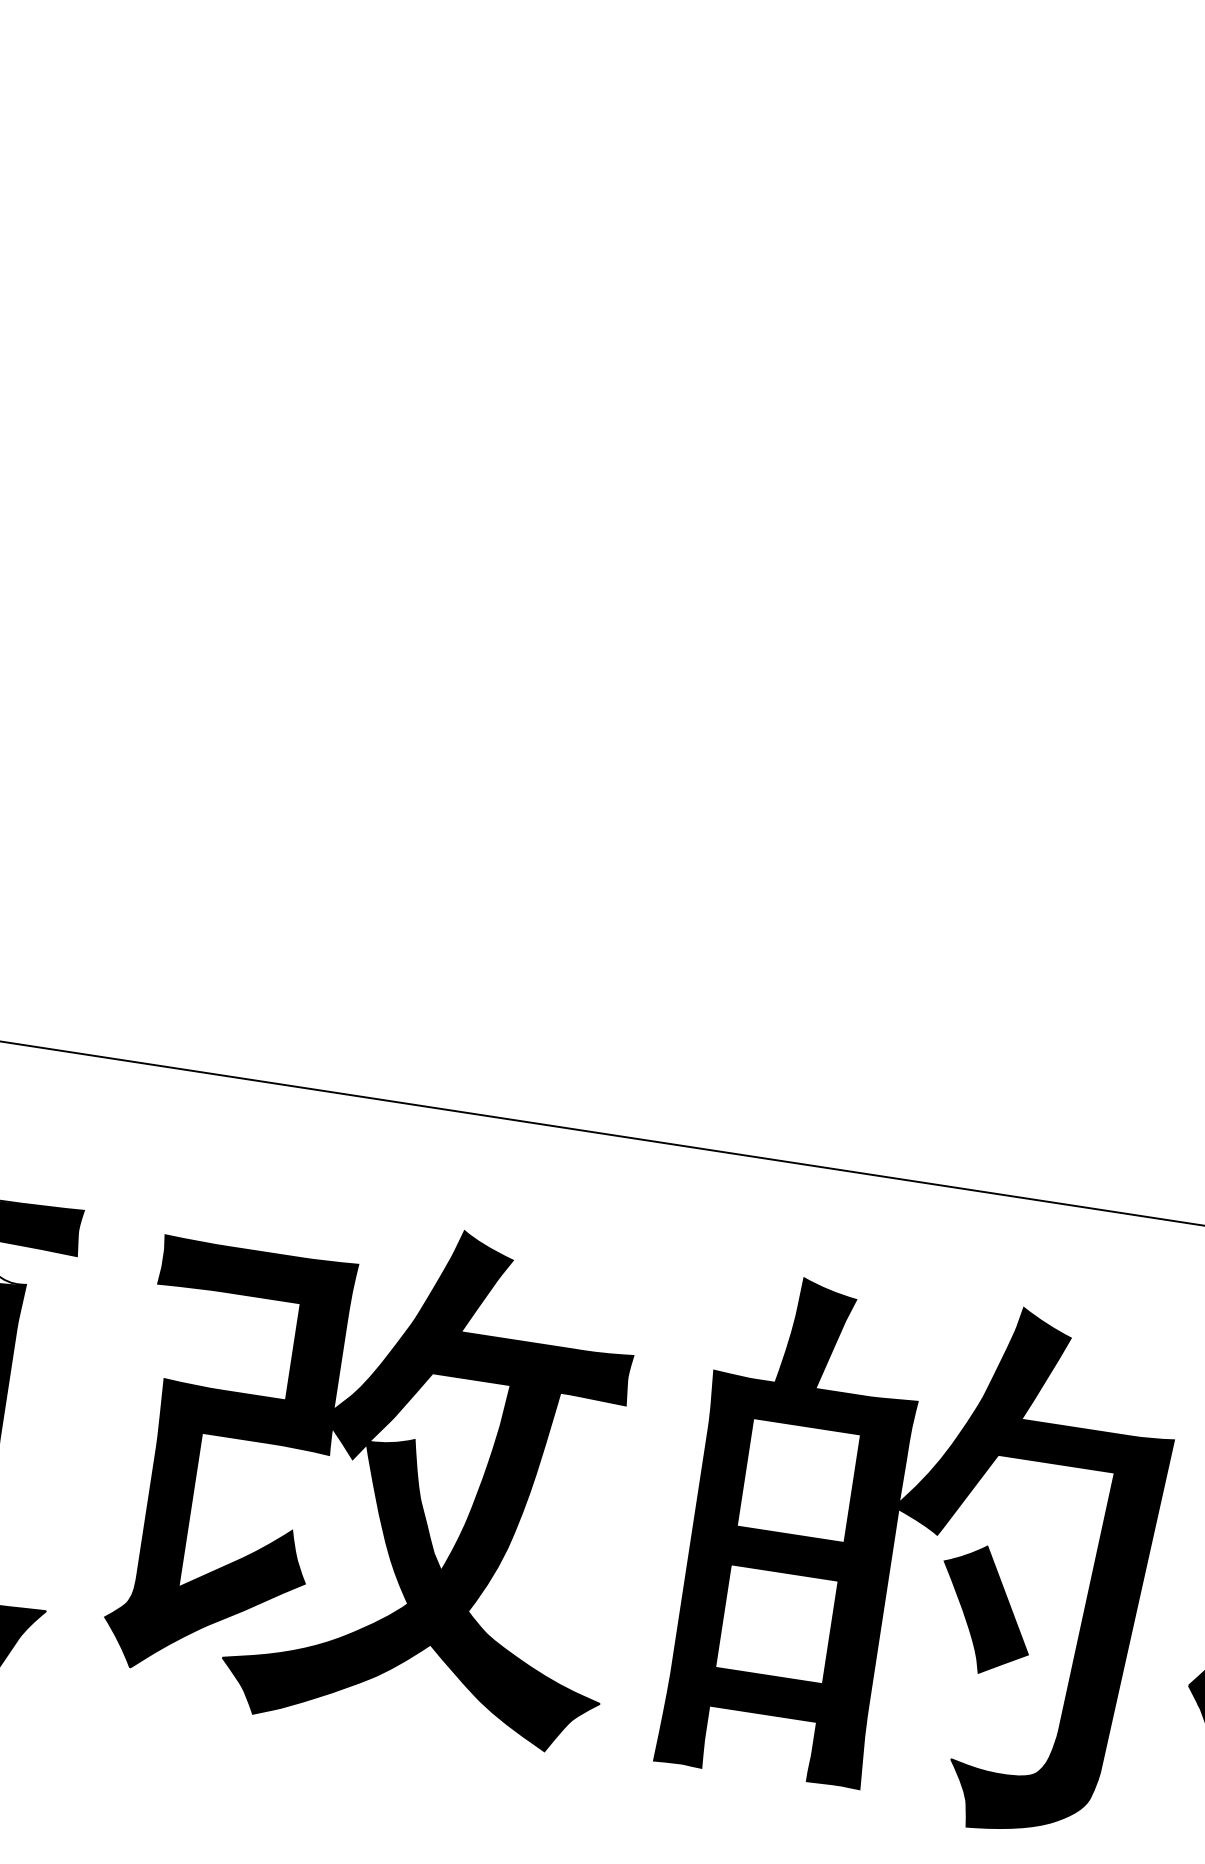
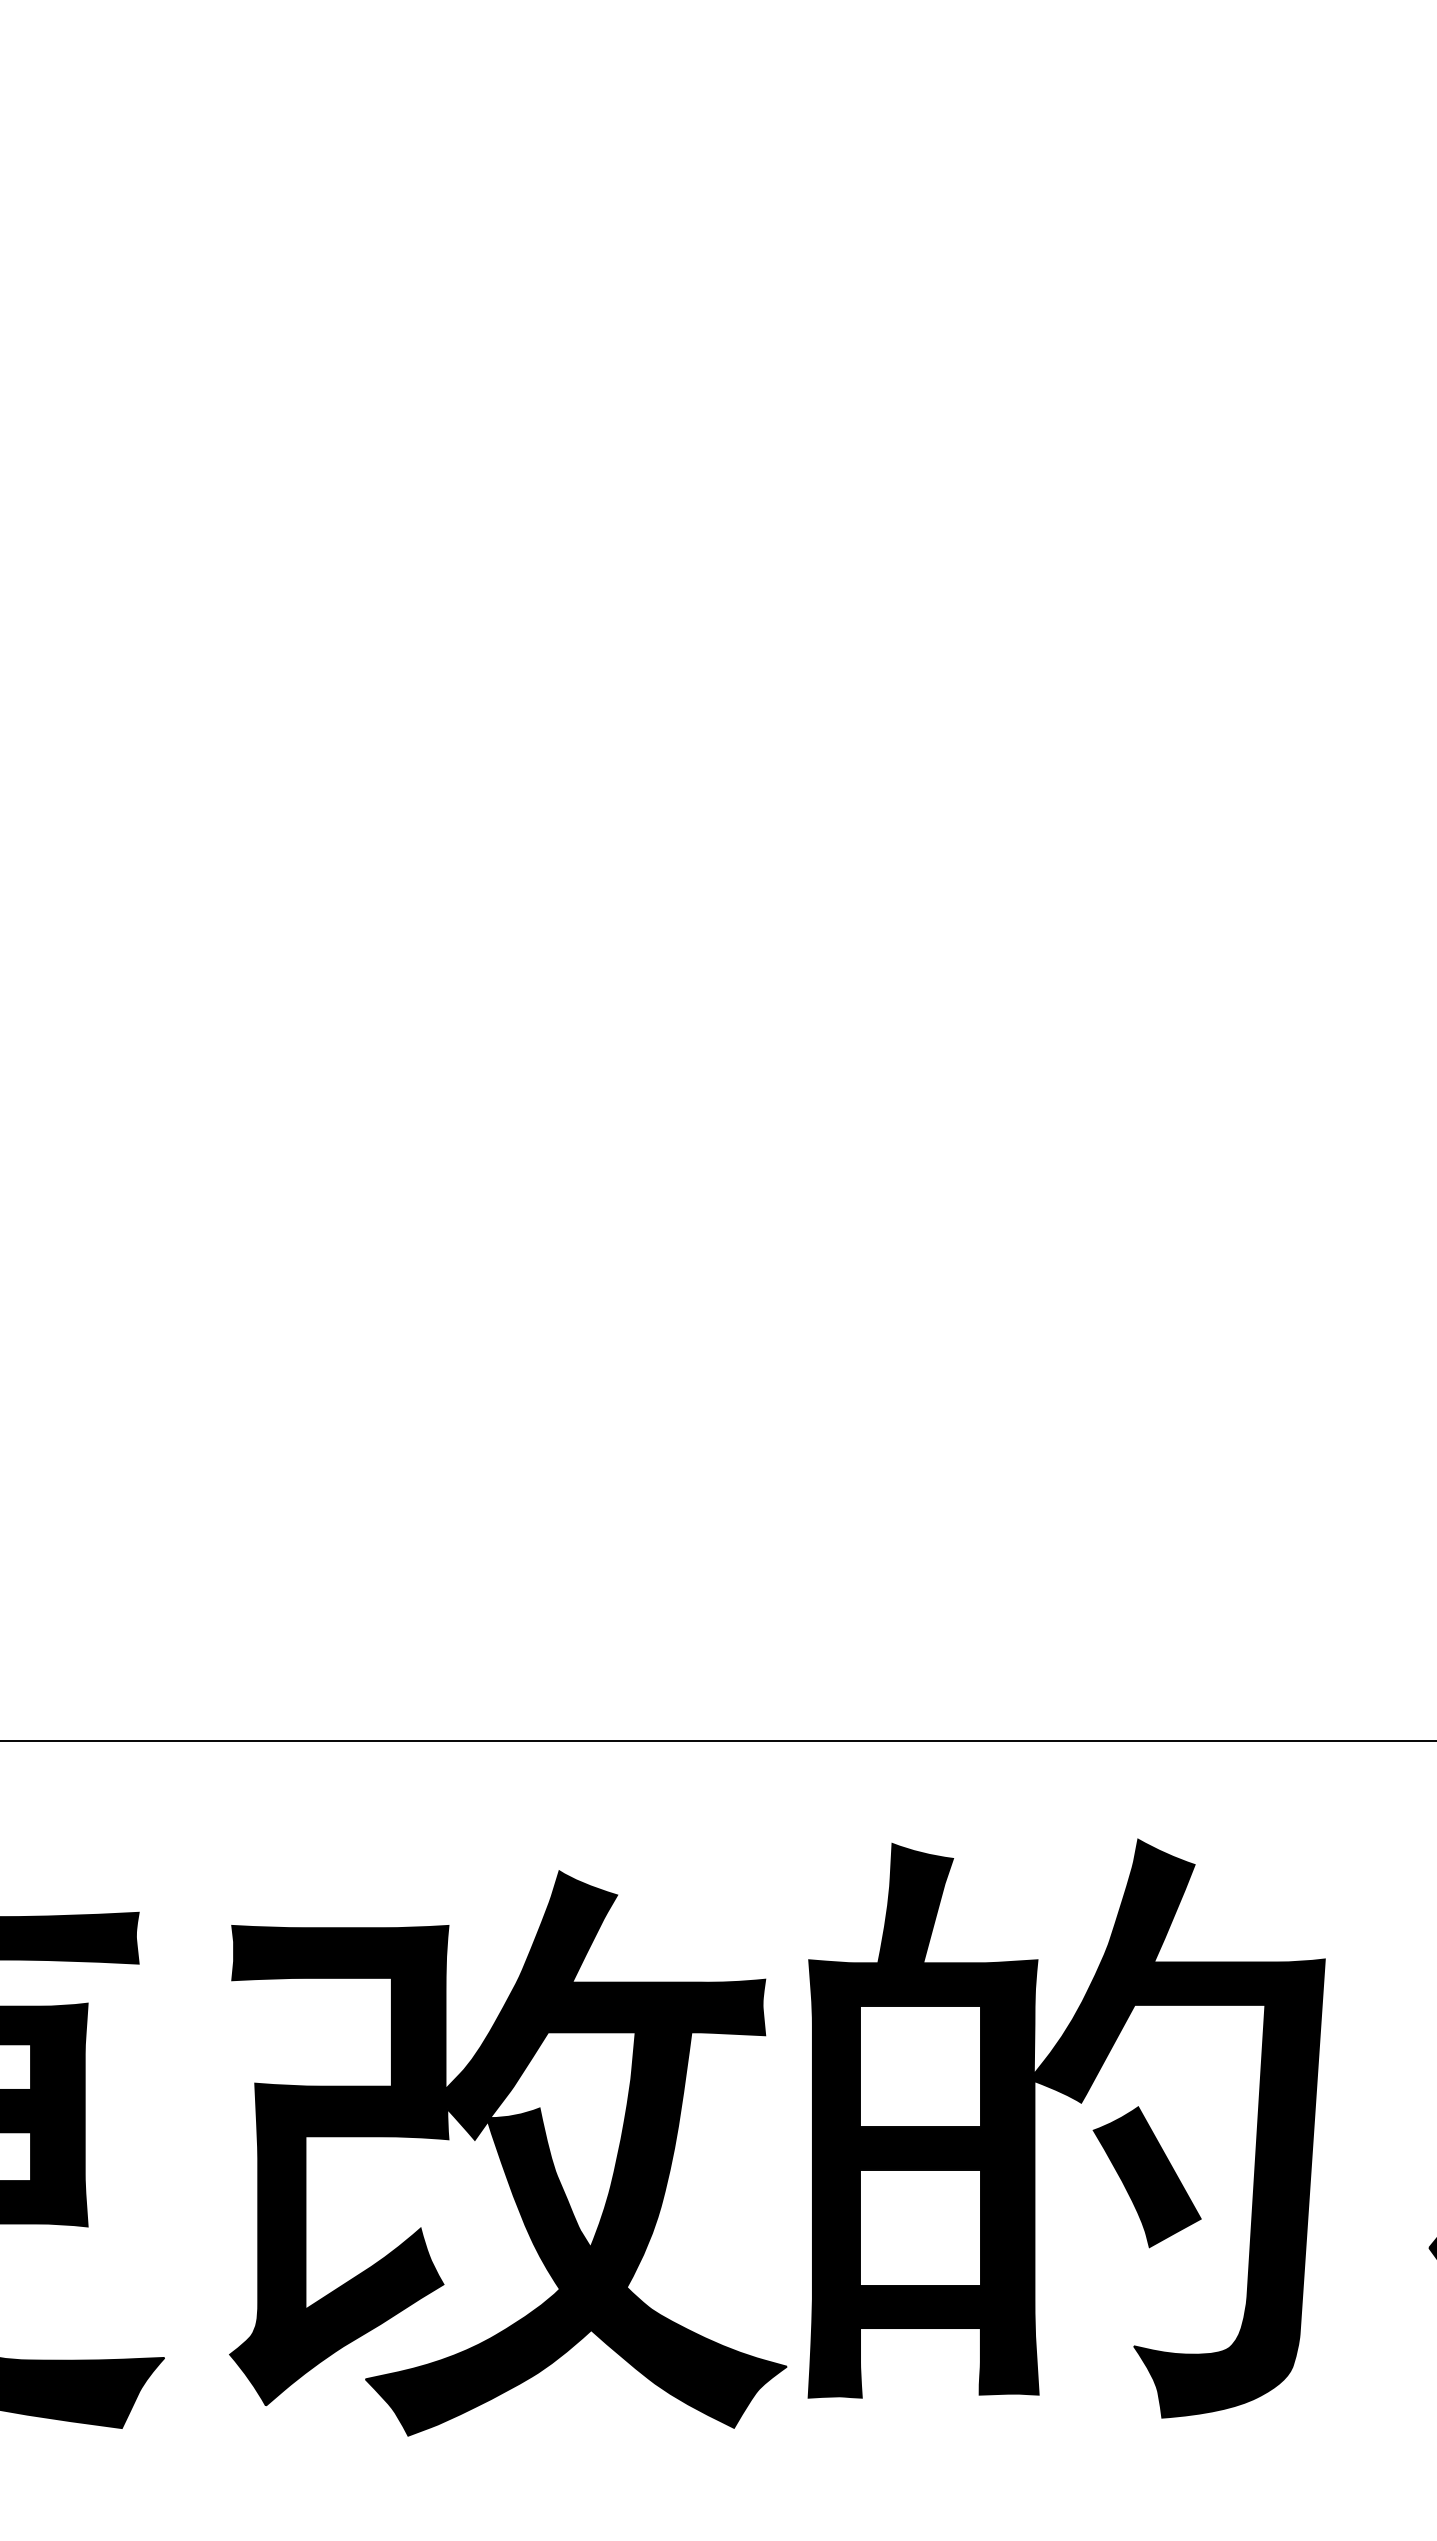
part: (943, 1561) -> (1092, 2130), moved

